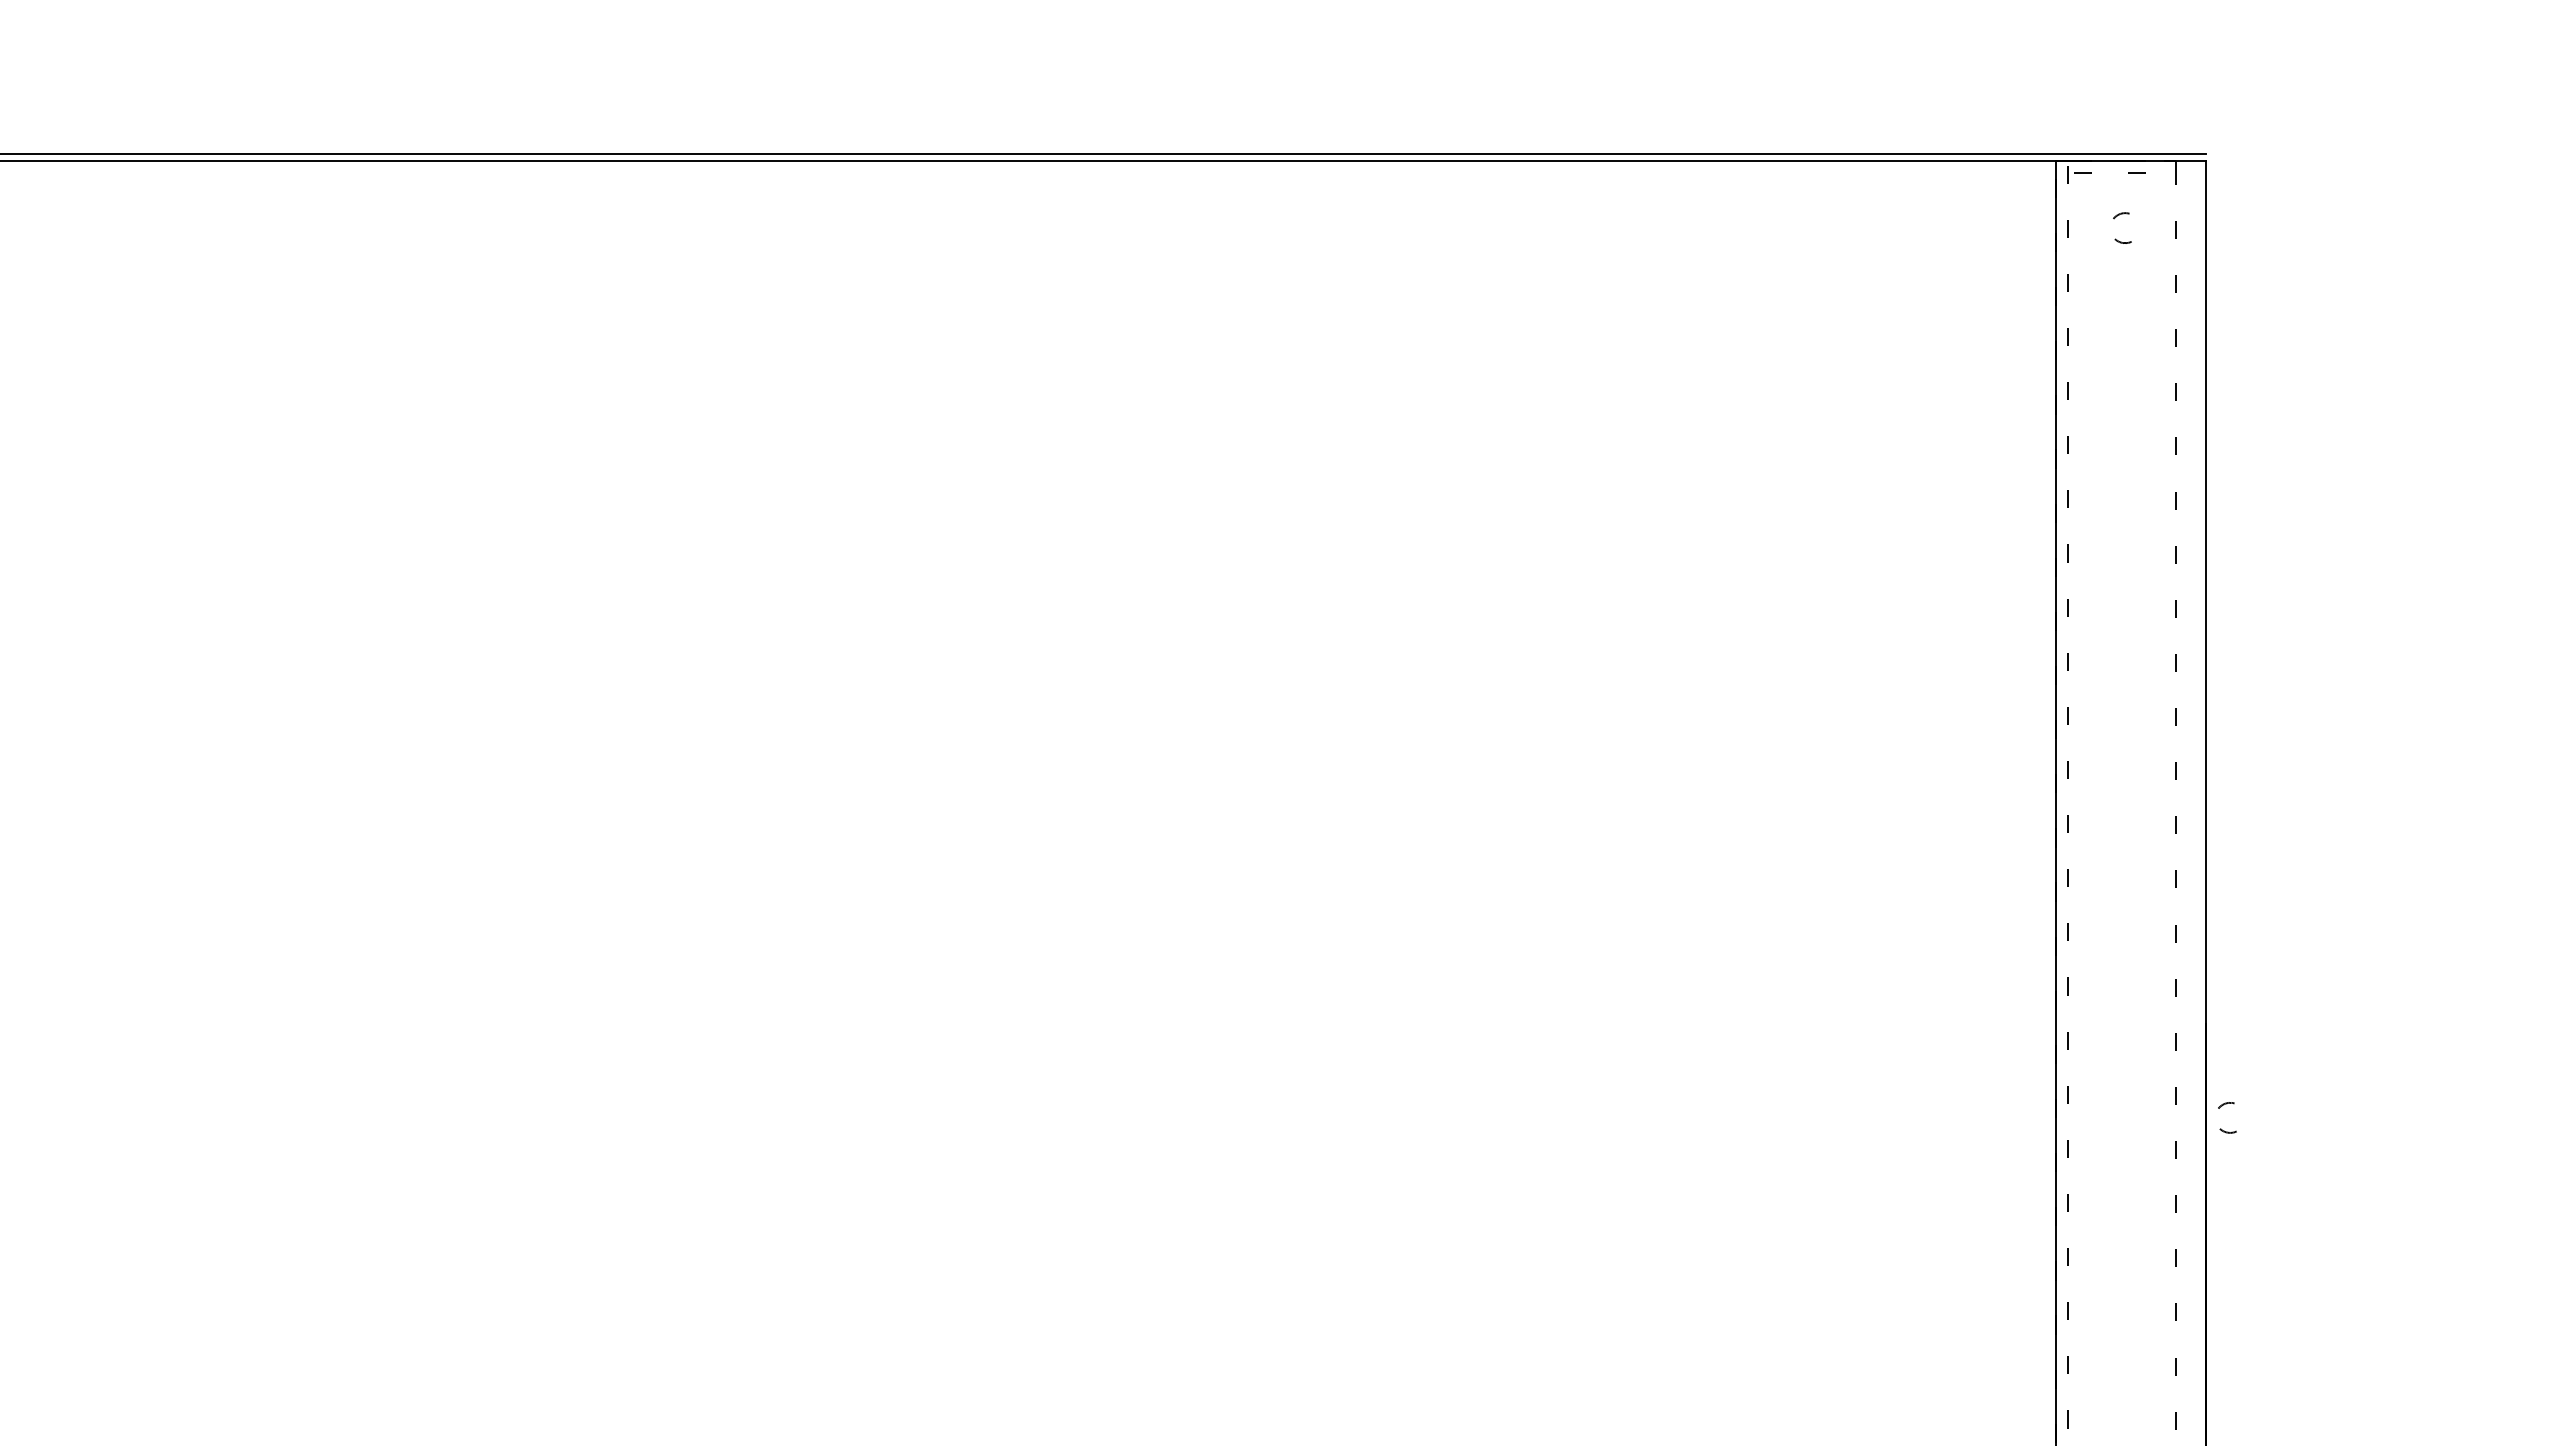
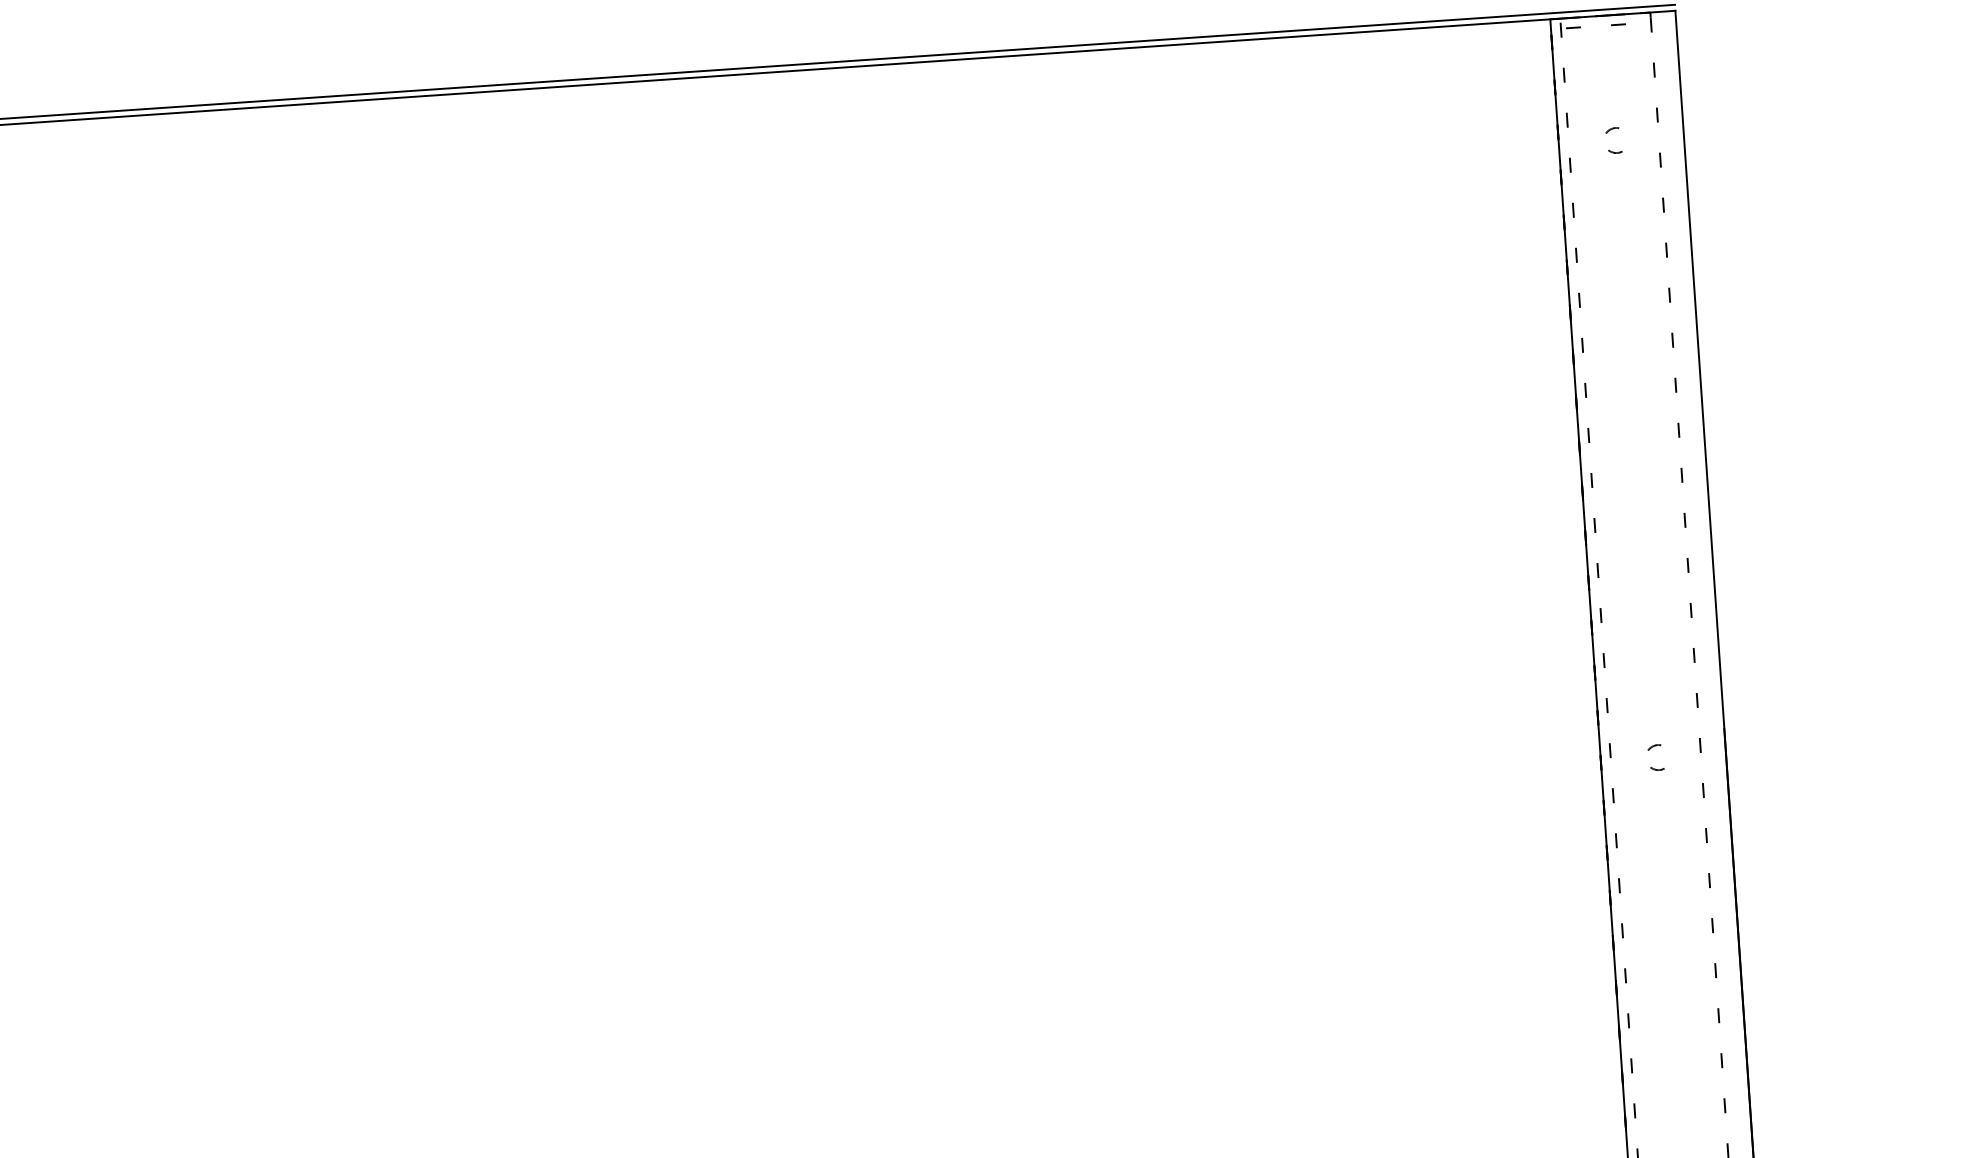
part: (2114, 219) -> (1606, 133), moved
part: (2219, 1108) -> (1648, 750), moved

